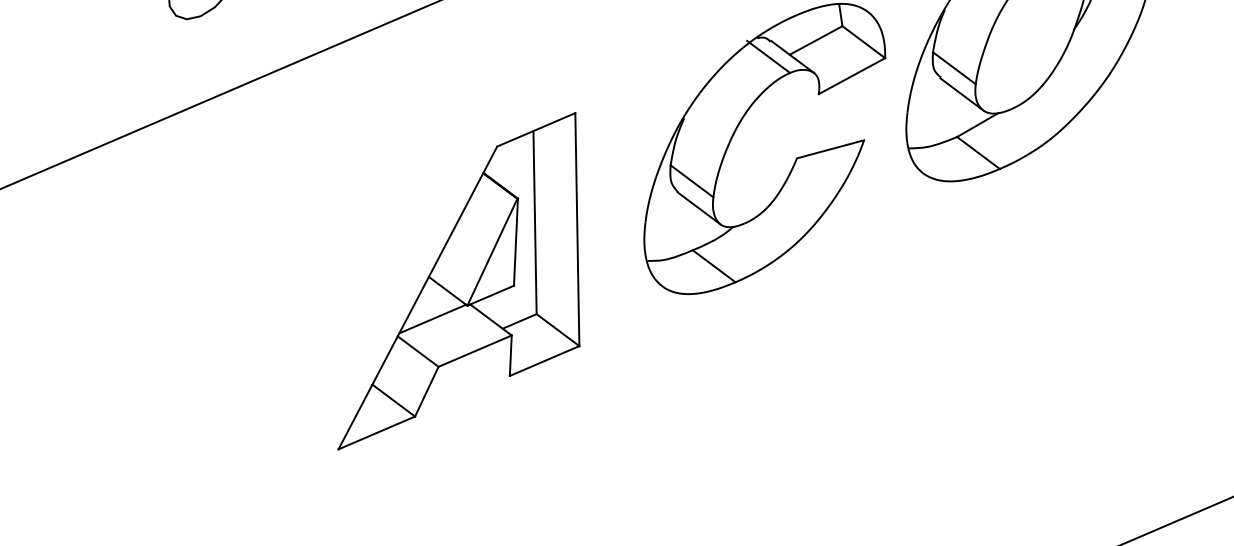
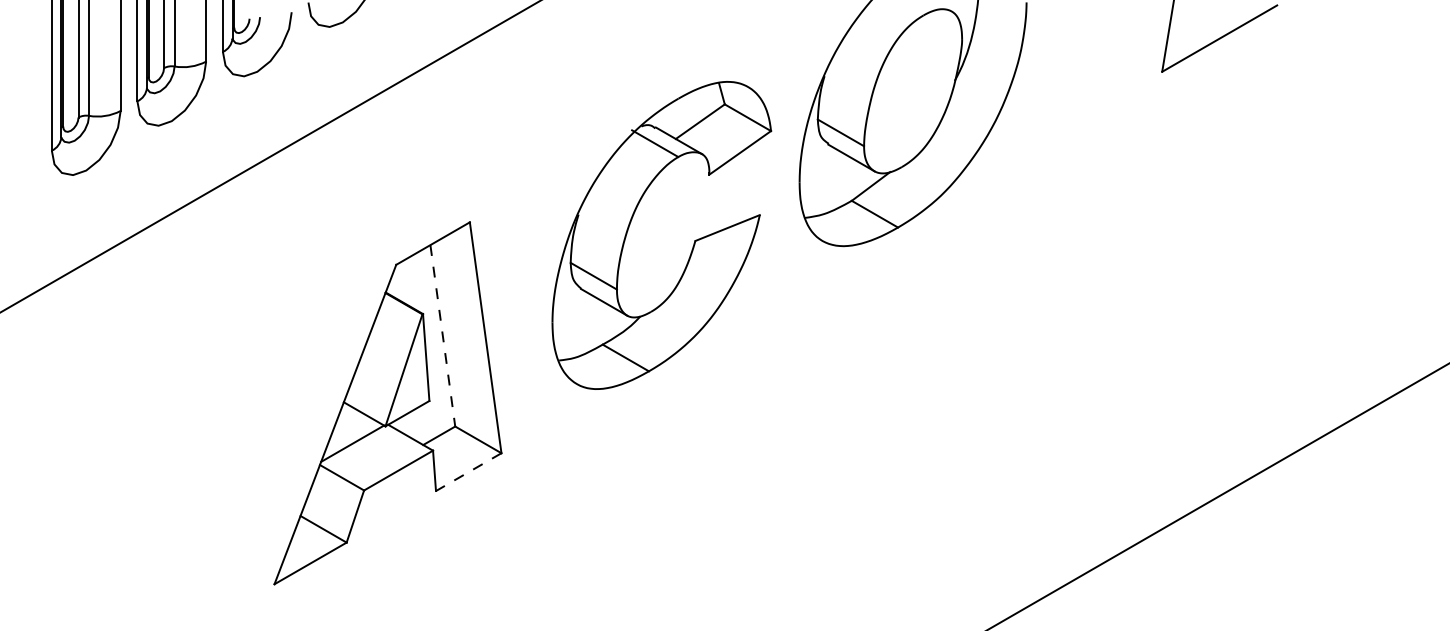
line: (534, 222) -> (442, 335), solid -> dashed
line: (544, 361) -> (468, 472), solid -> dashed

